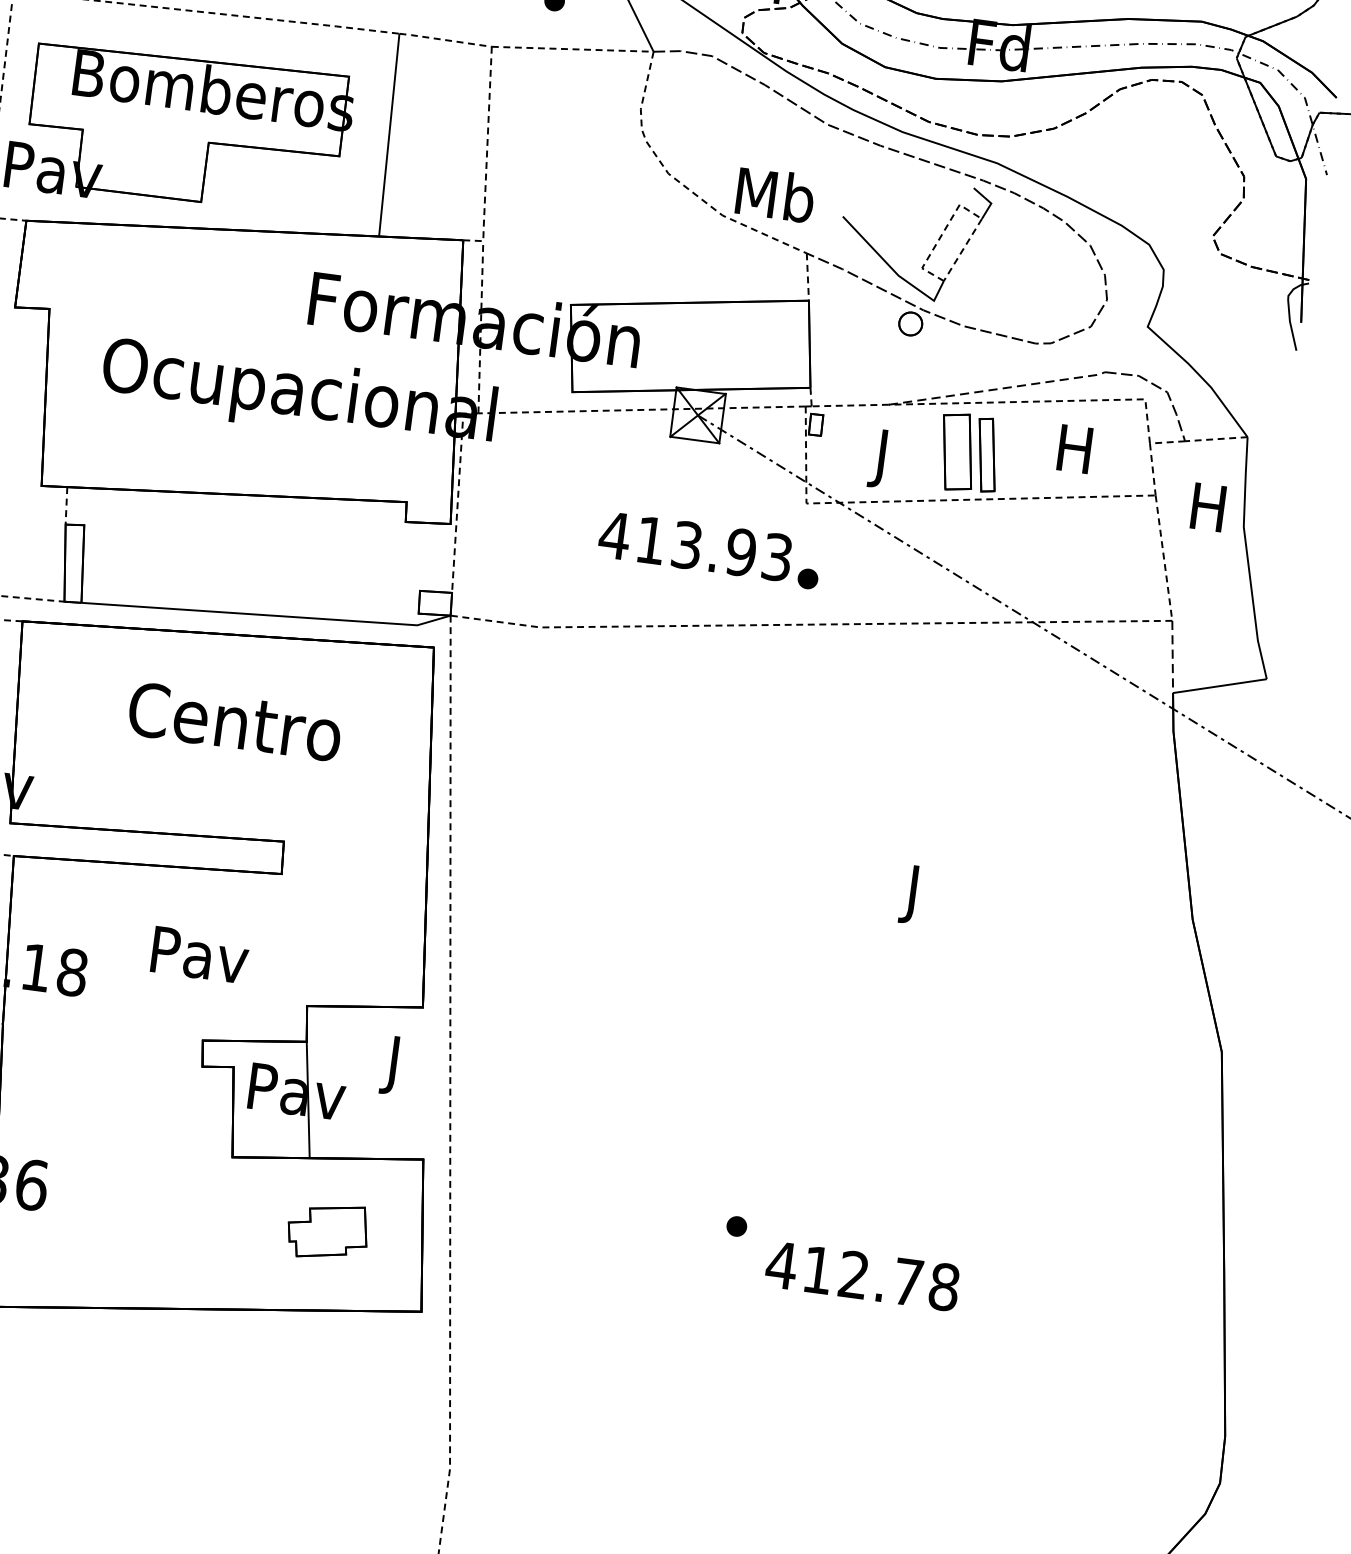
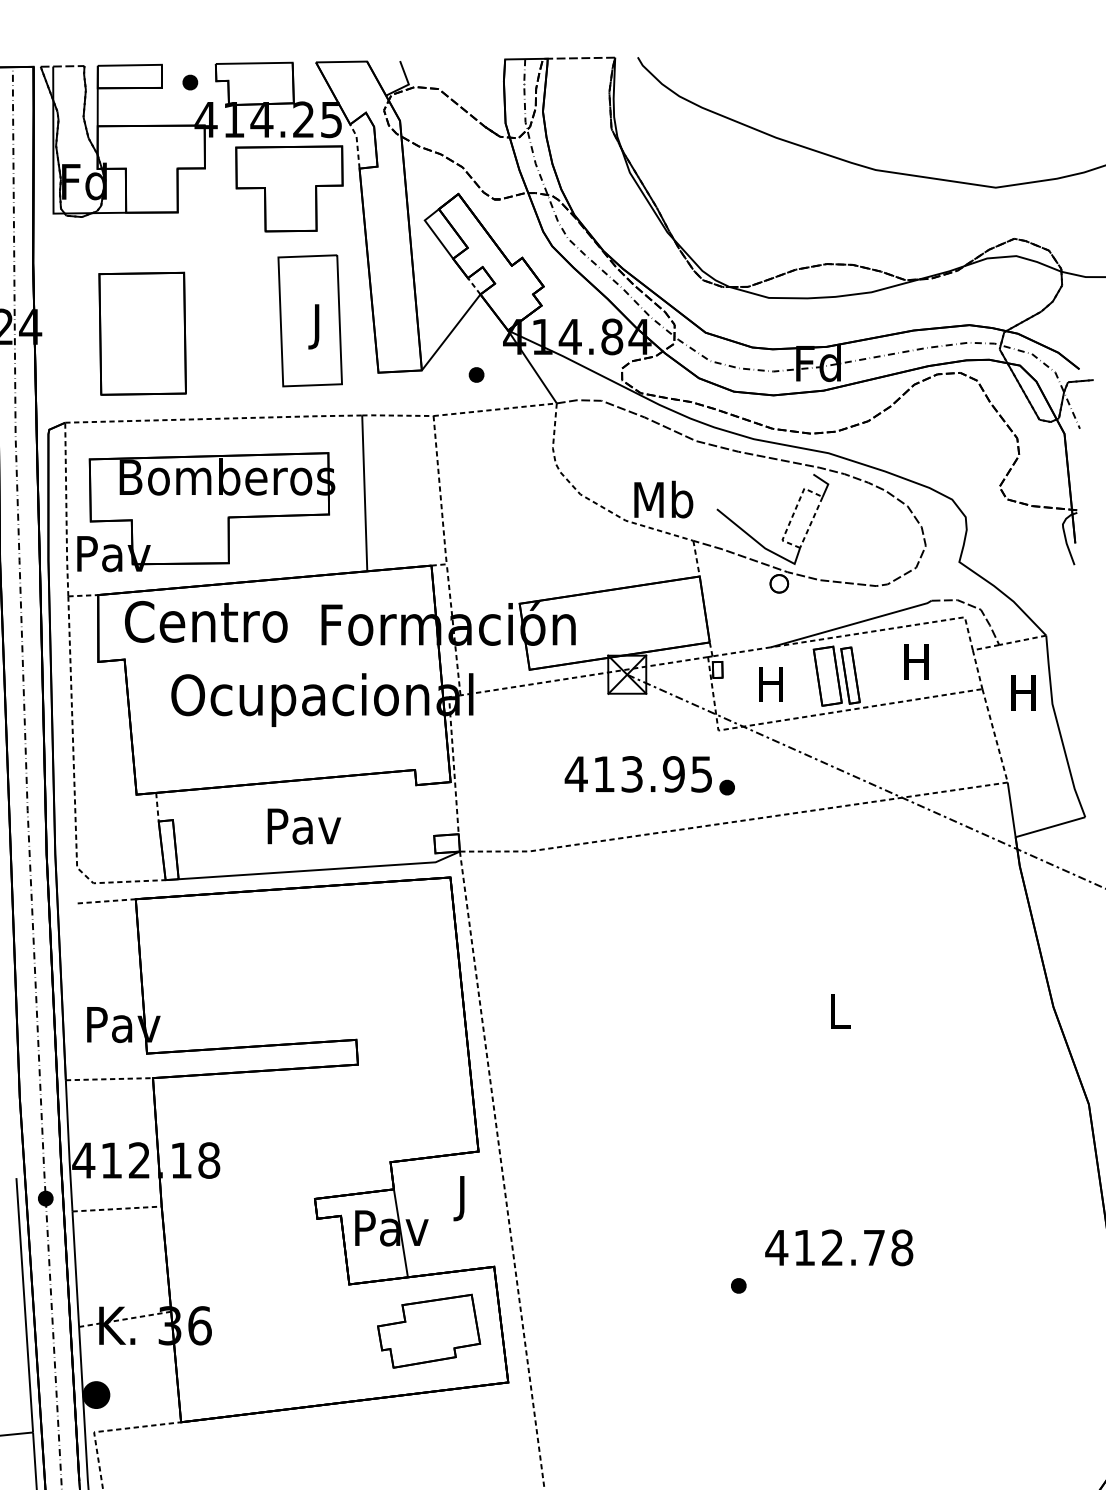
line: (998, 389) -> (852, 624), dashed -> solid
text: (881, 458) -> (770, 688), J -> H
text: (777, 556) -> (701, 773), 413.93 -> 413.95
line: (1172, 656) -> (1011, 809), dashed -> solid
text: (235, 721) -> (206, 621), moved
text: (915, 895) -> (840, 1016), J -> L
text: (200, 955) -> (304, 826), moved
part: (328, 1230) -> (429, 1330), size x1.67
text: (863, 1275) -> (839, 1247), moved

